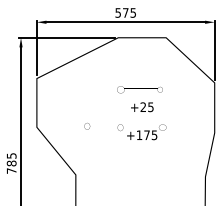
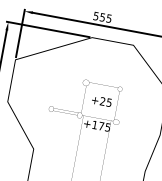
text: (125, 12) -> (102, 16), 575 -> 555

